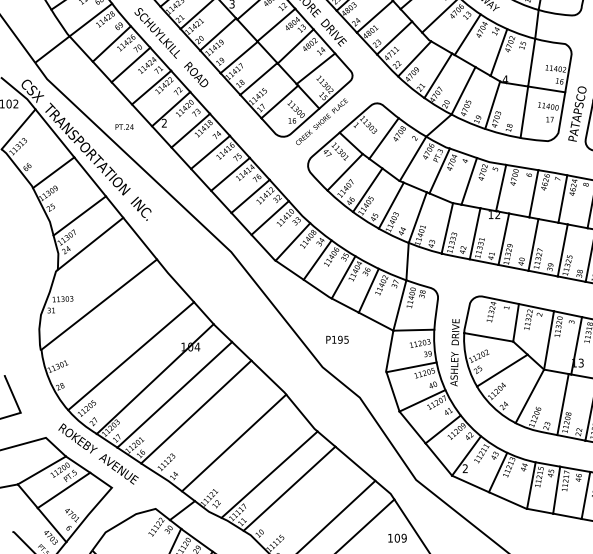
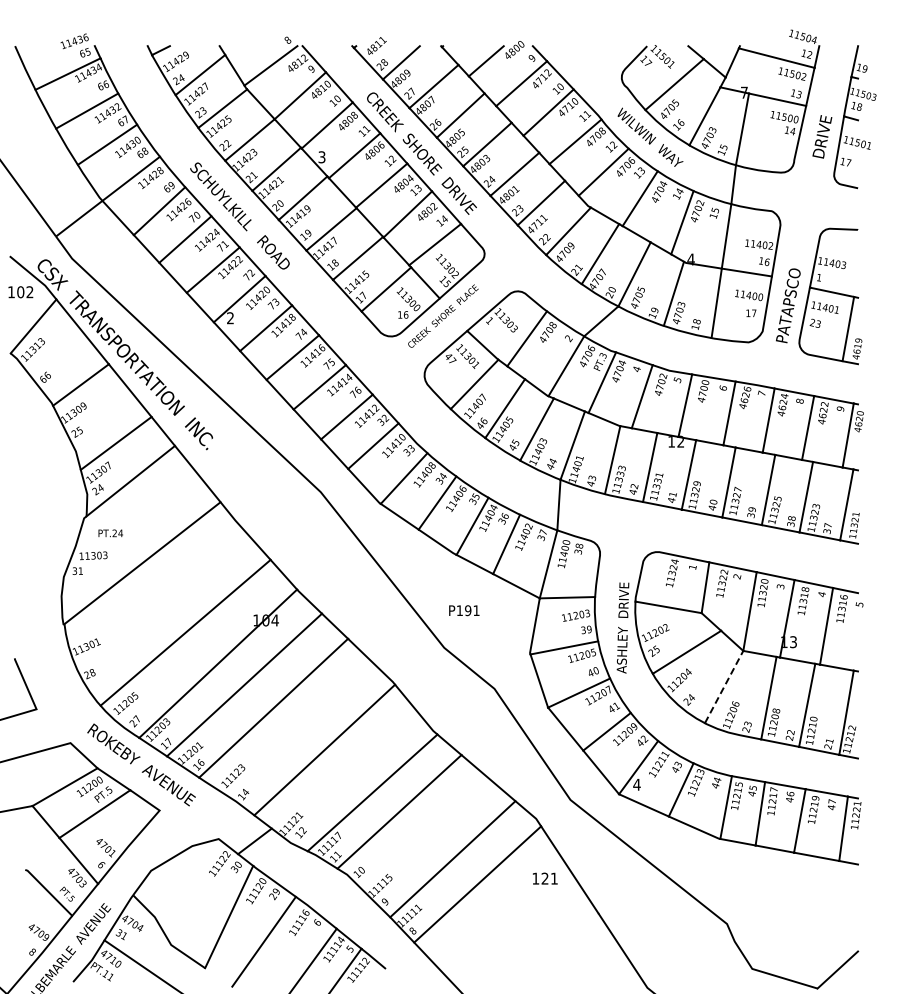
text: (124, 127) -> (110, 533), moved
text: (346, 339) -> (476, 610), P195 -> P191
line: (530, 395) -> (724, 686), solid -> dashed
text: (464, 468) -> (636, 784), 2 -> 4
text: (400, 538) -> (549, 878), 109 -> 121

